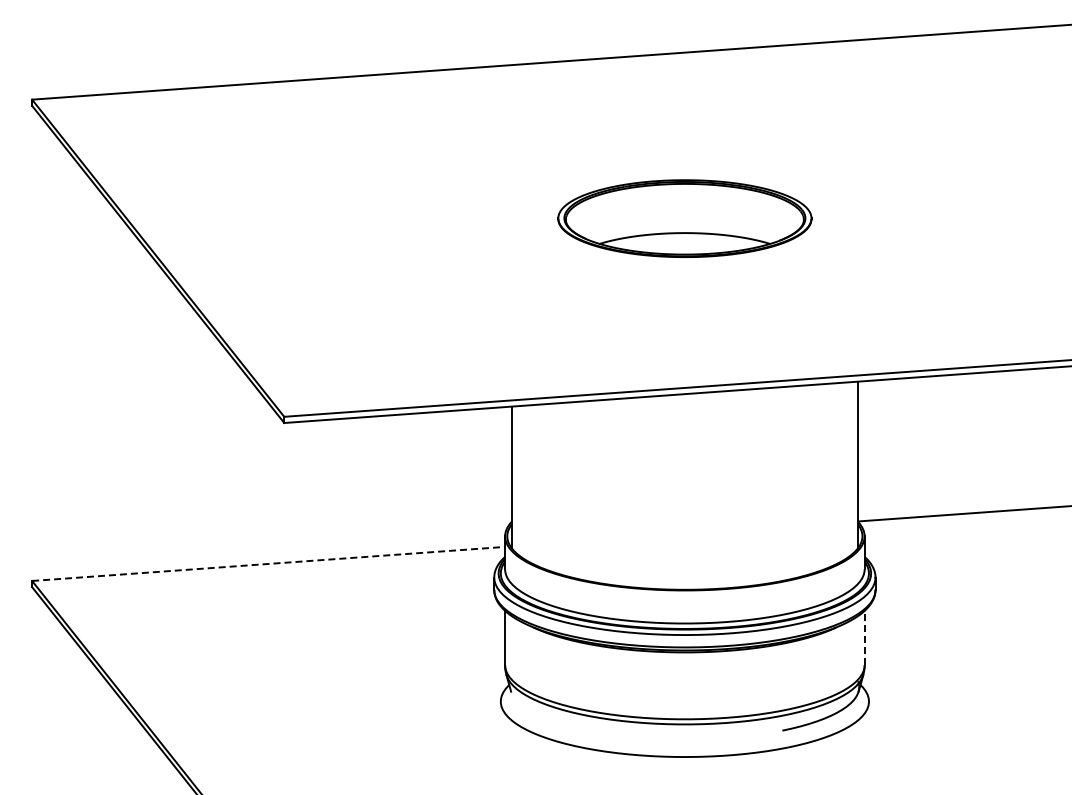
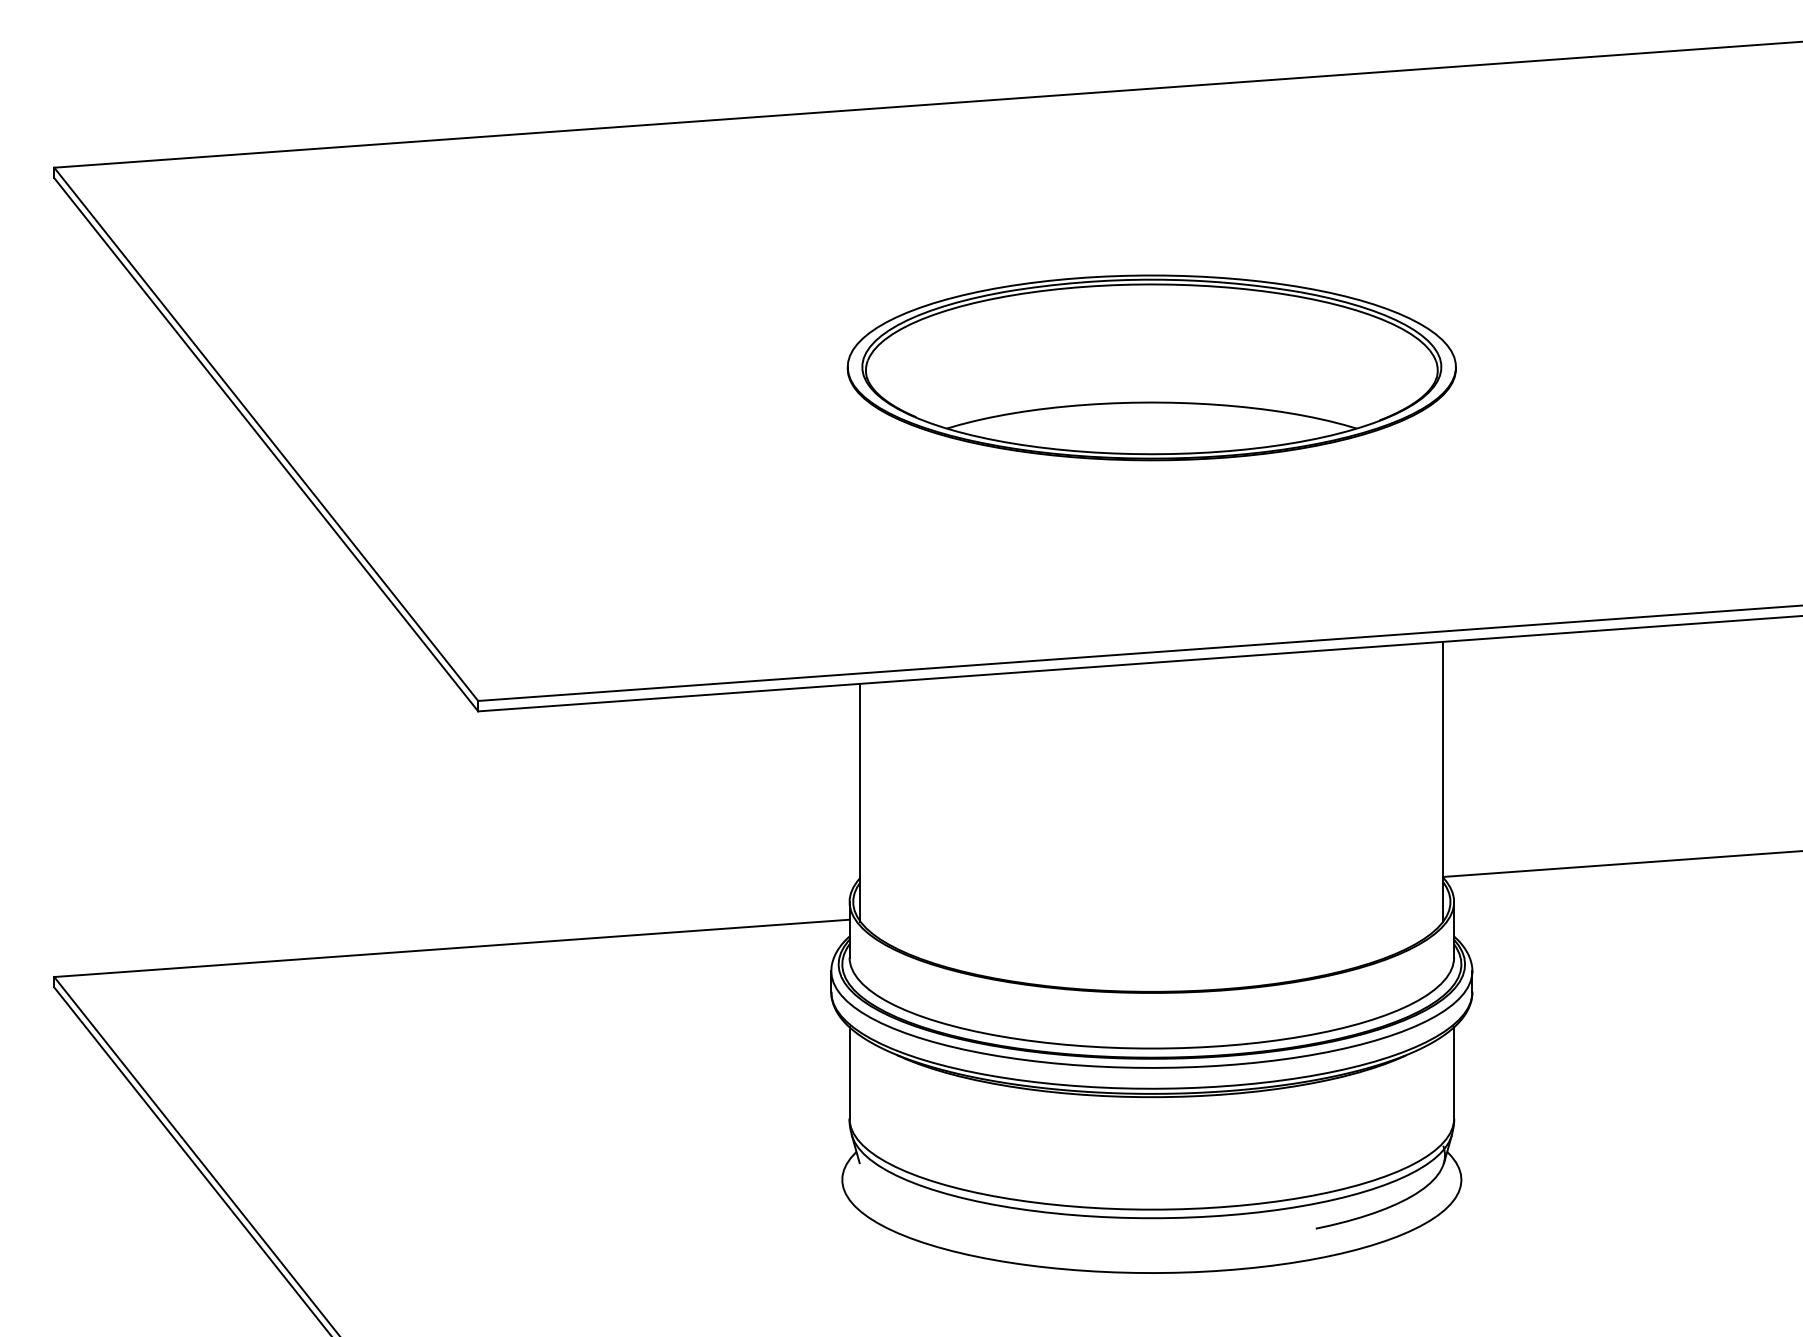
part: (684, 218) -> (1151, 367), size x1.43
line: (269, 563) -> (453, 947), dashed -> solid
line: (864, 637) -> (1453, 1072), dashed -> solid

